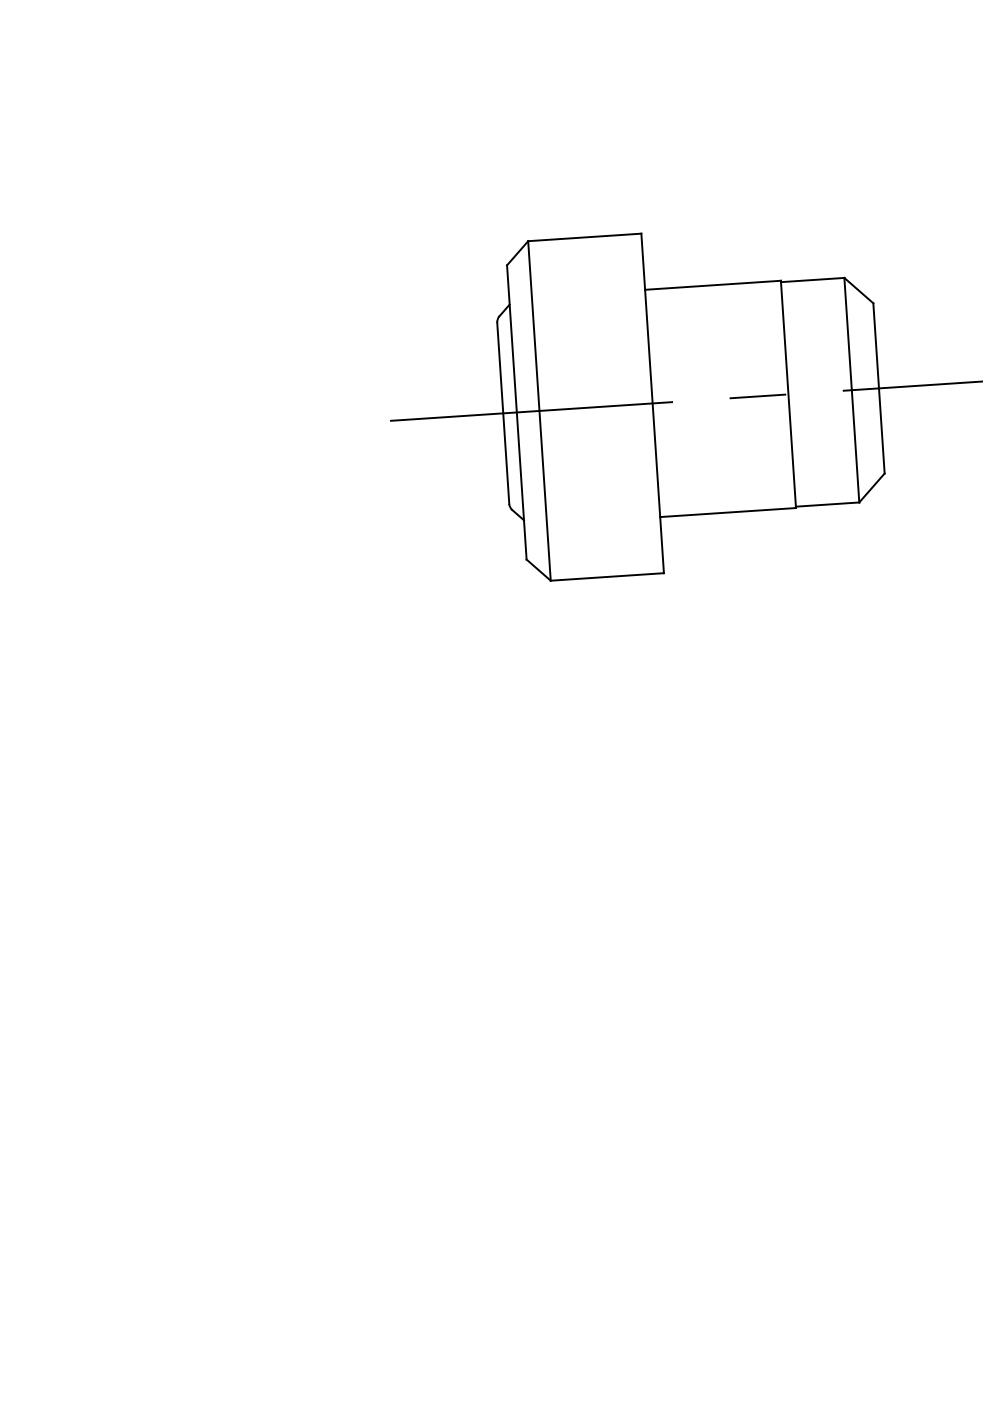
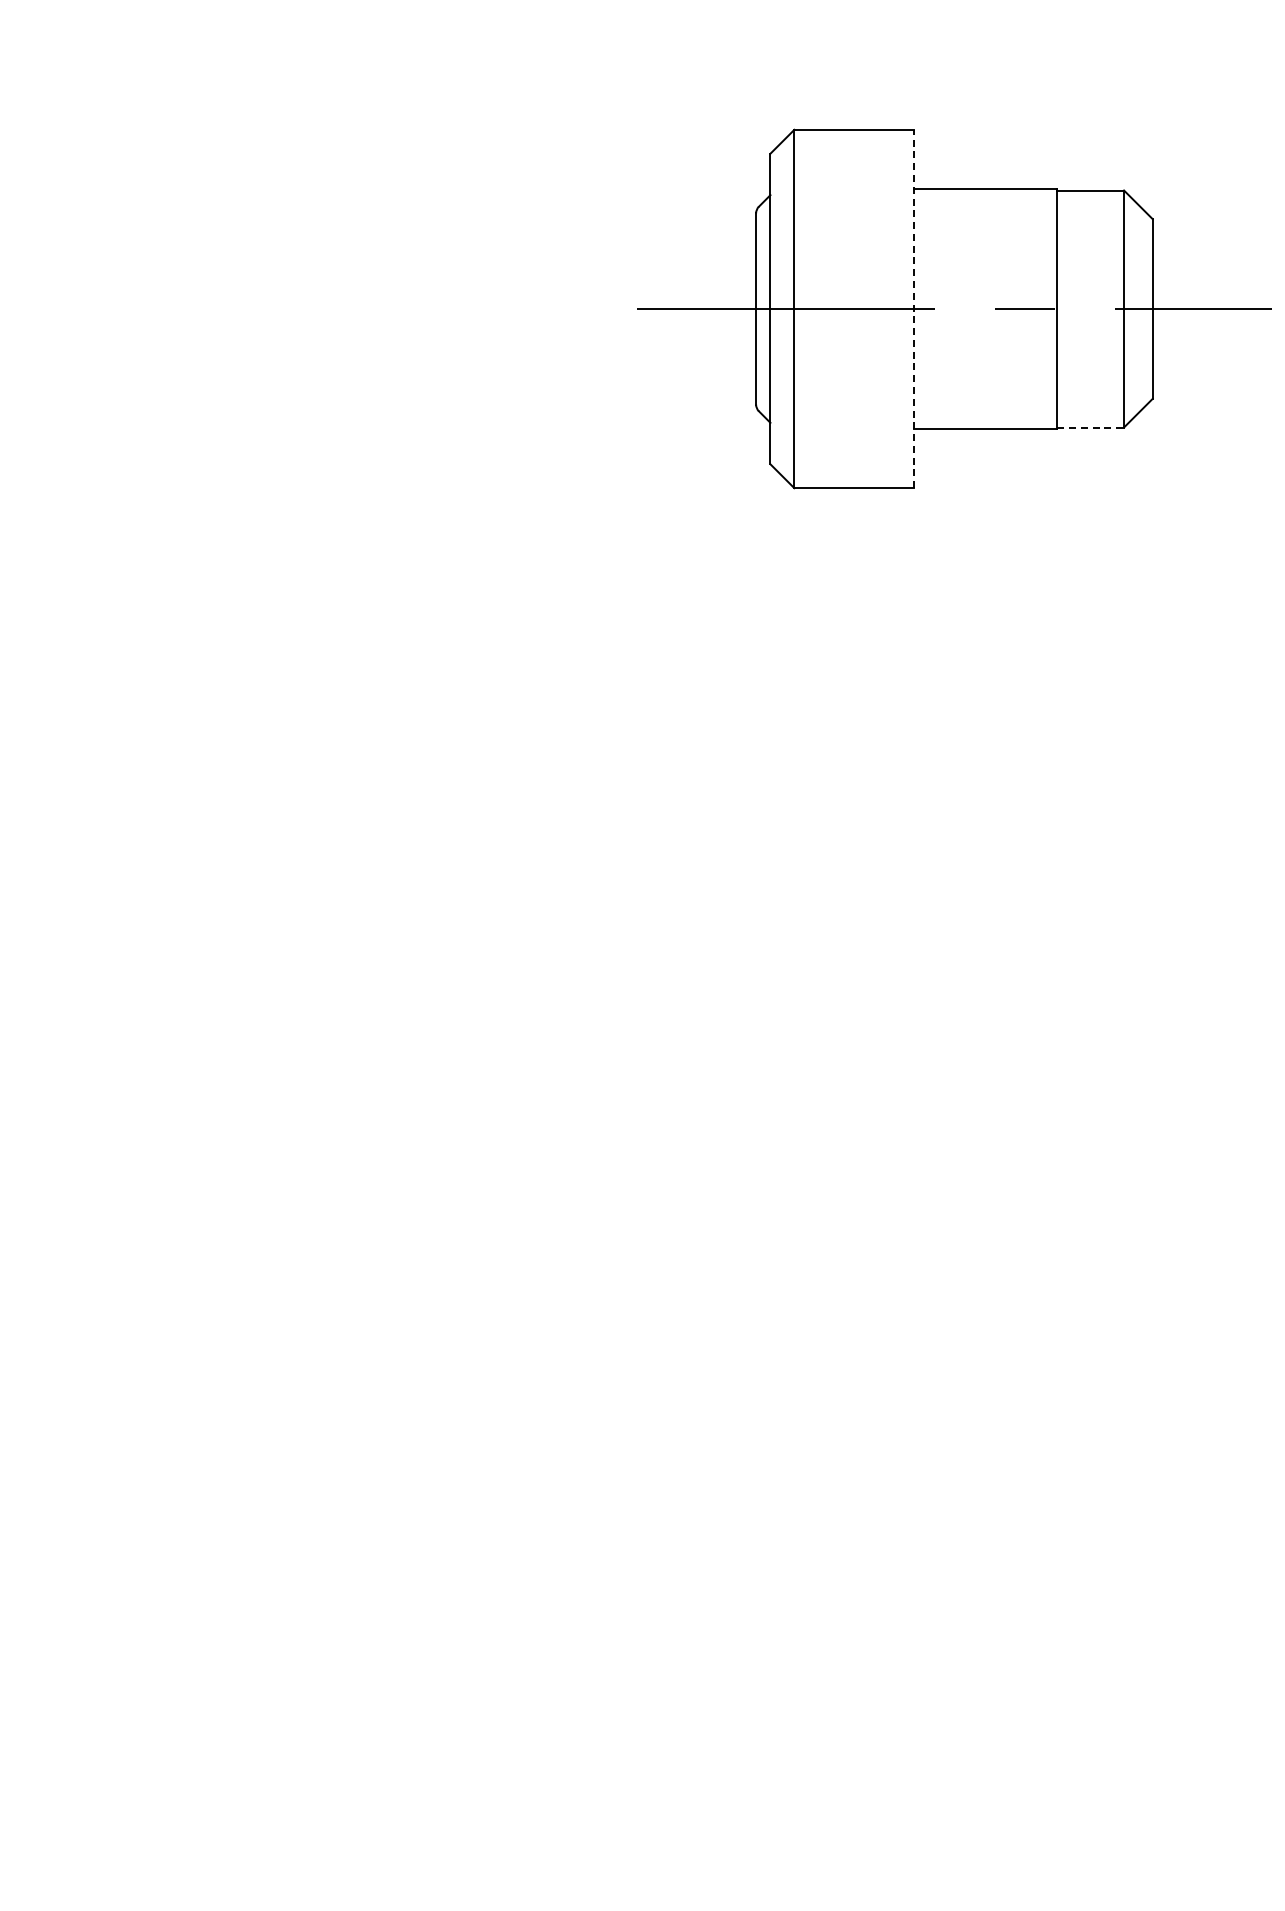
line: (652, 402) -> (913, 308), solid -> dashed
line: (828, 504) -> (1091, 427), solid -> dashed

